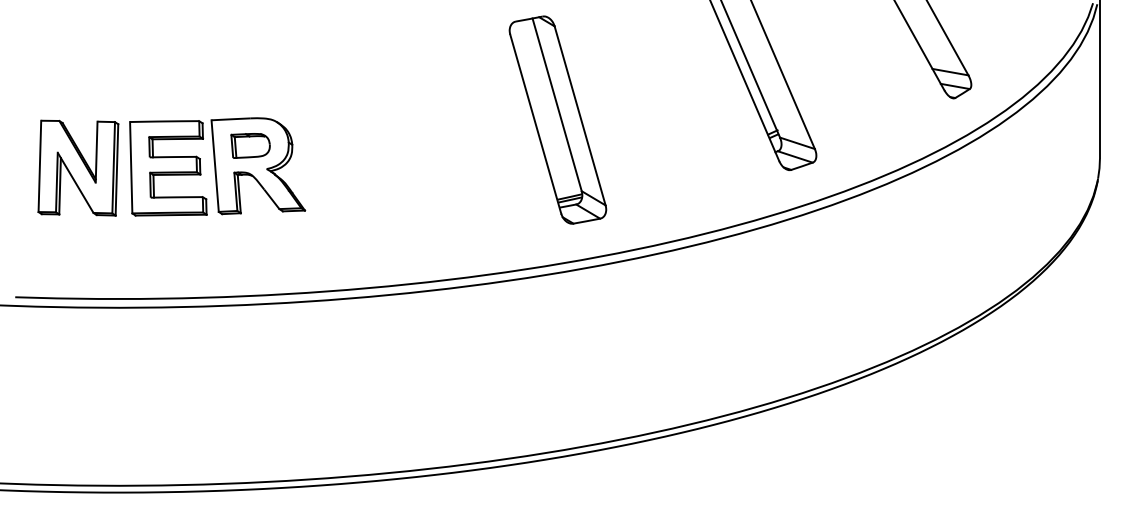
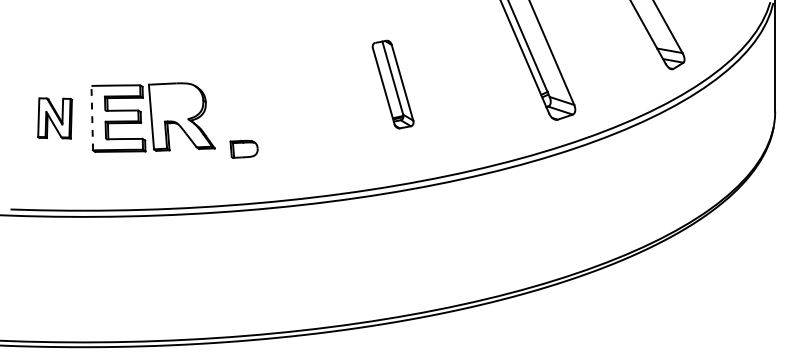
part: (557, 119) -> (392, 84), size x0.6
part: (250, 145) -> (244, 149), moved
part: (78, 167) -> (55, 118), size x0.6
line: (131, 167) -> (92, 118), solid -> dashed

